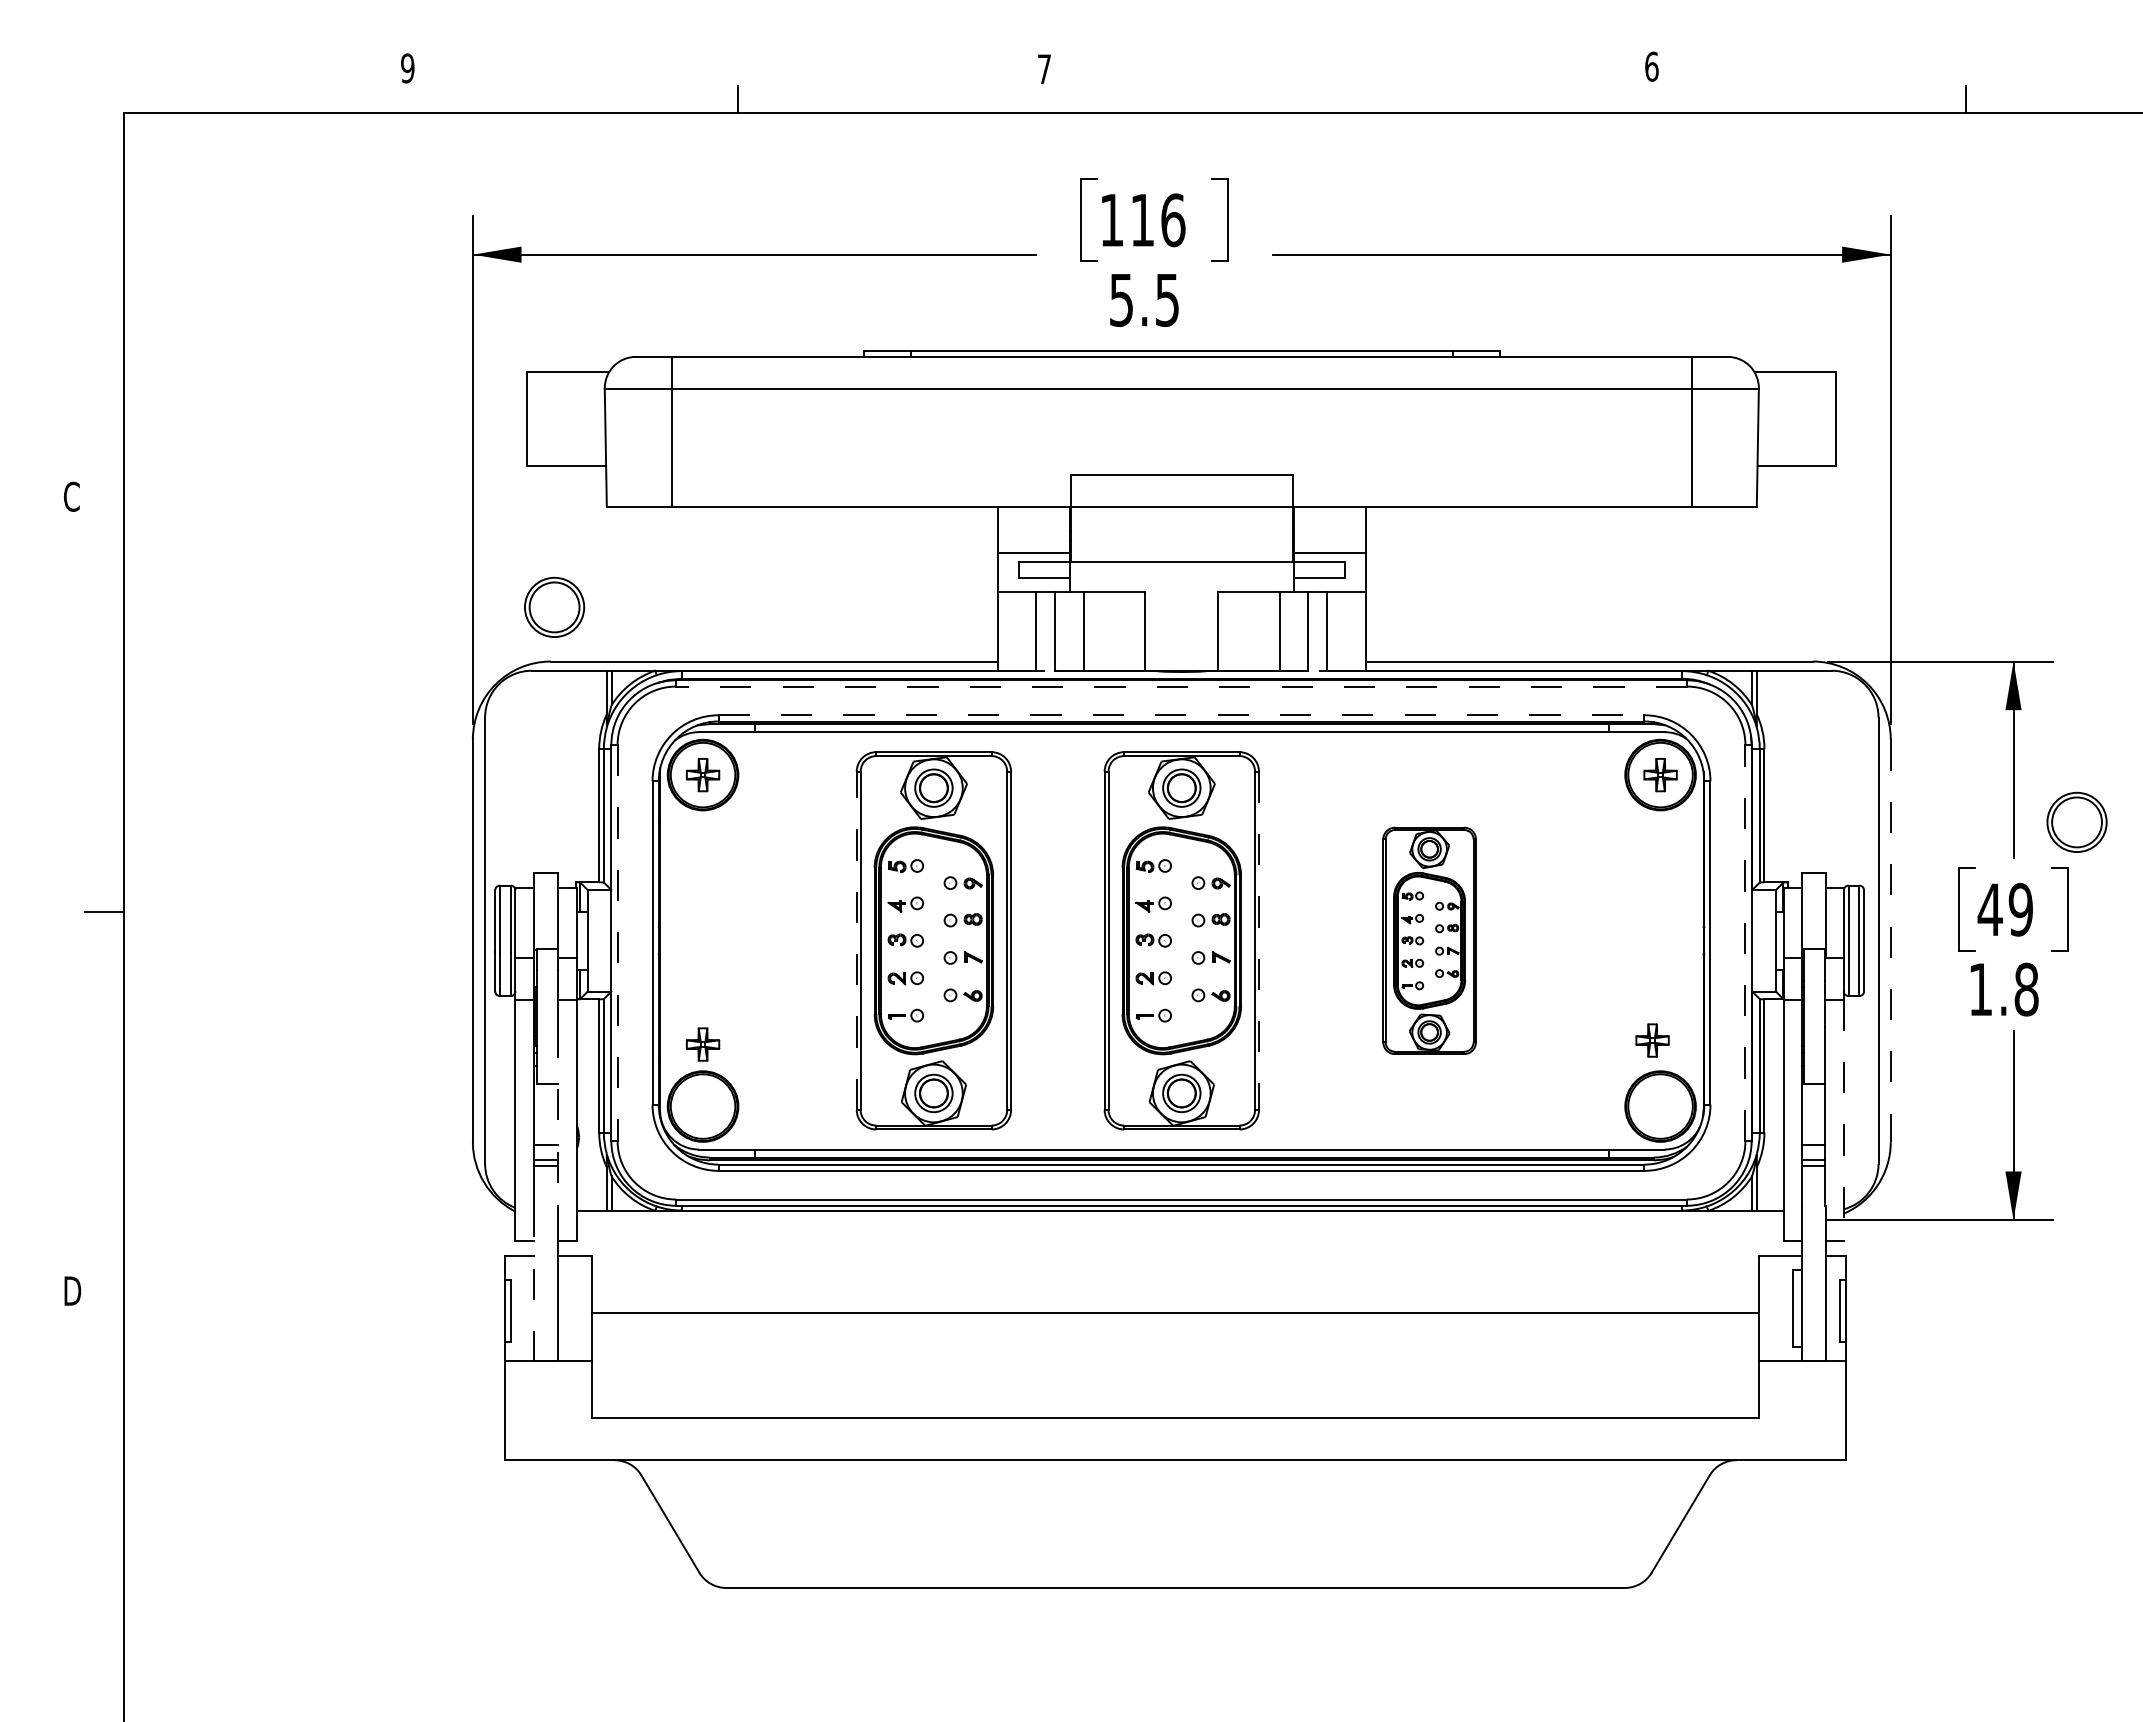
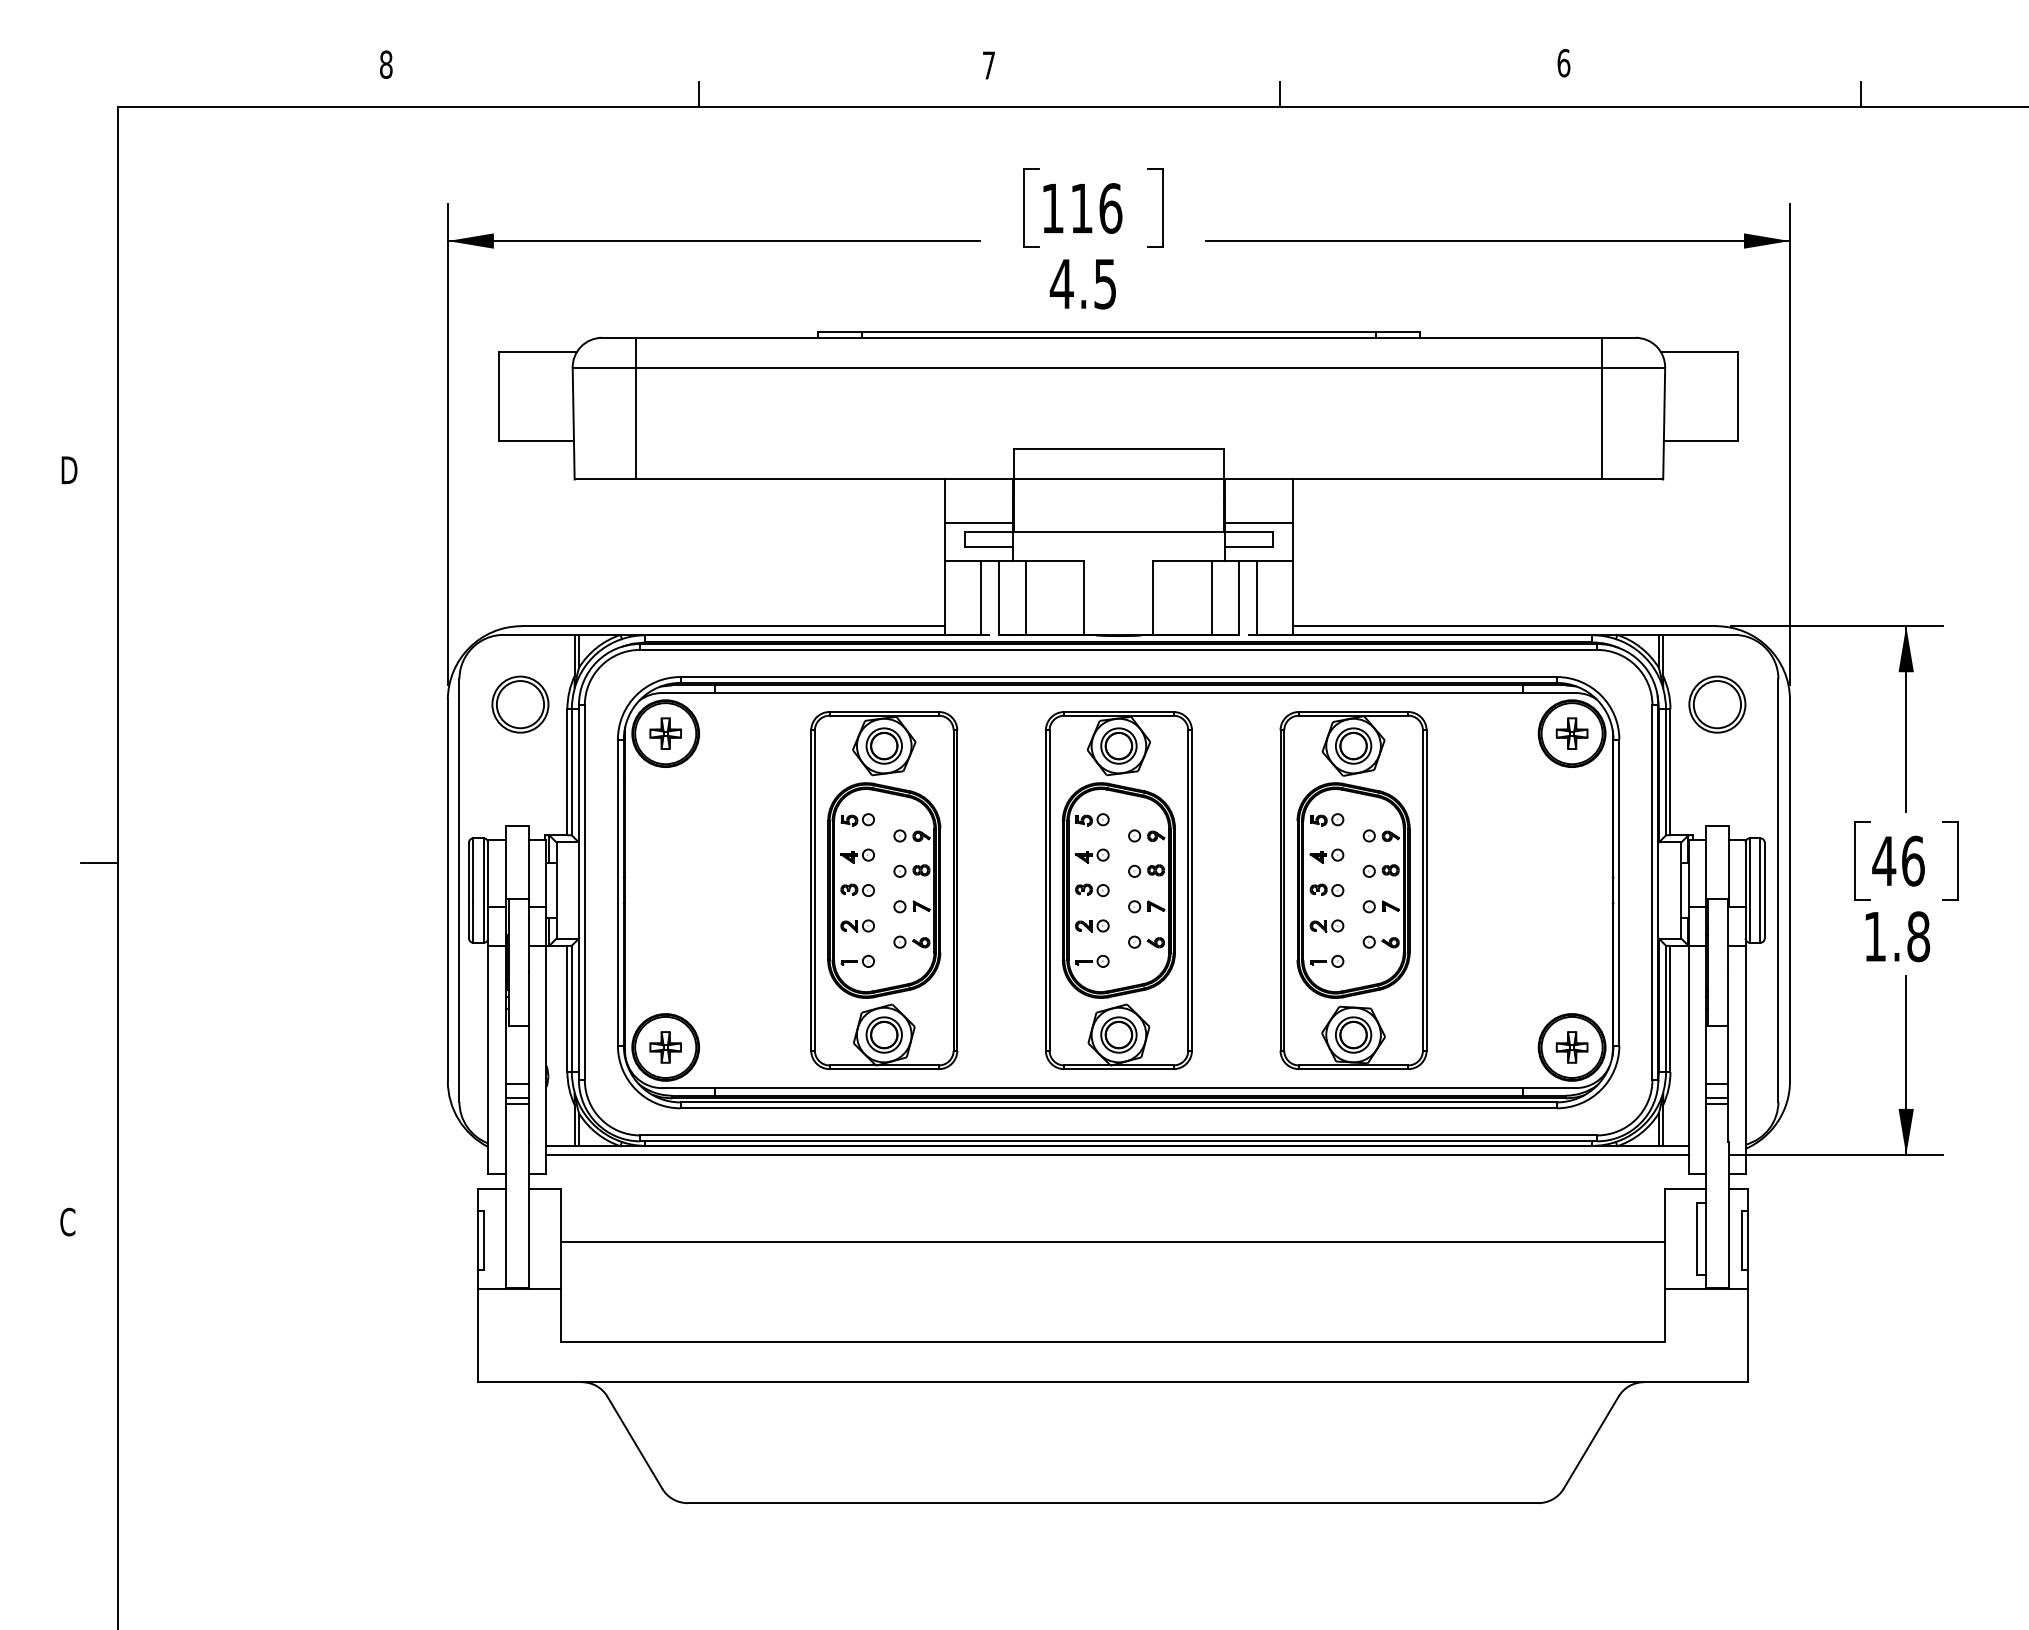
text: (407, 68) -> (385, 64), 9 -> 8
line: (1351, 99) -> (1279, 94), added
text: (1121, 300) -> (1061, 284), 5.5 -> 4.5
text: (72, 496) -> (68, 469), C -> D
part: (554, 606) -> (520, 703), moved
line: (1181, 686) -> (1118, 649), dashed -> solid
line: (1181, 715) -> (1118, 677), dashed -> solid
part: (2076, 821) -> (1716, 703), moved
text: (2020, 909) -> (1912, 860), 49 -> 46
line: (856, 940) -> (810, 890), dashed -> solid
part: (1429, 940) -> (1353, 890), size x1.67
line: (1259, 941) -> (1192, 891), dashed -> solid
line: (1890, 941) -> (1789, 891), dashed -> solid
line: (617, 943) -> (584, 893), dashed -> solid
line: (1745, 943) -> (1652, 893), dashed -> solid
part: (1652, 1040) -> (1572, 1047), moved
part: (702, 1044) -> (665, 1047), moved
line: (558, 1116) -> (528, 1056), dashed -> solid
line: (1843, 1120) -> (1745, 1060), dashed -> solid
line: (1179, 1220) -> (1116, 1155), added
line: (534, 1283) -> (506, 1214), dashed -> solid
text: (72, 1291) -> (68, 1222), D -> C

